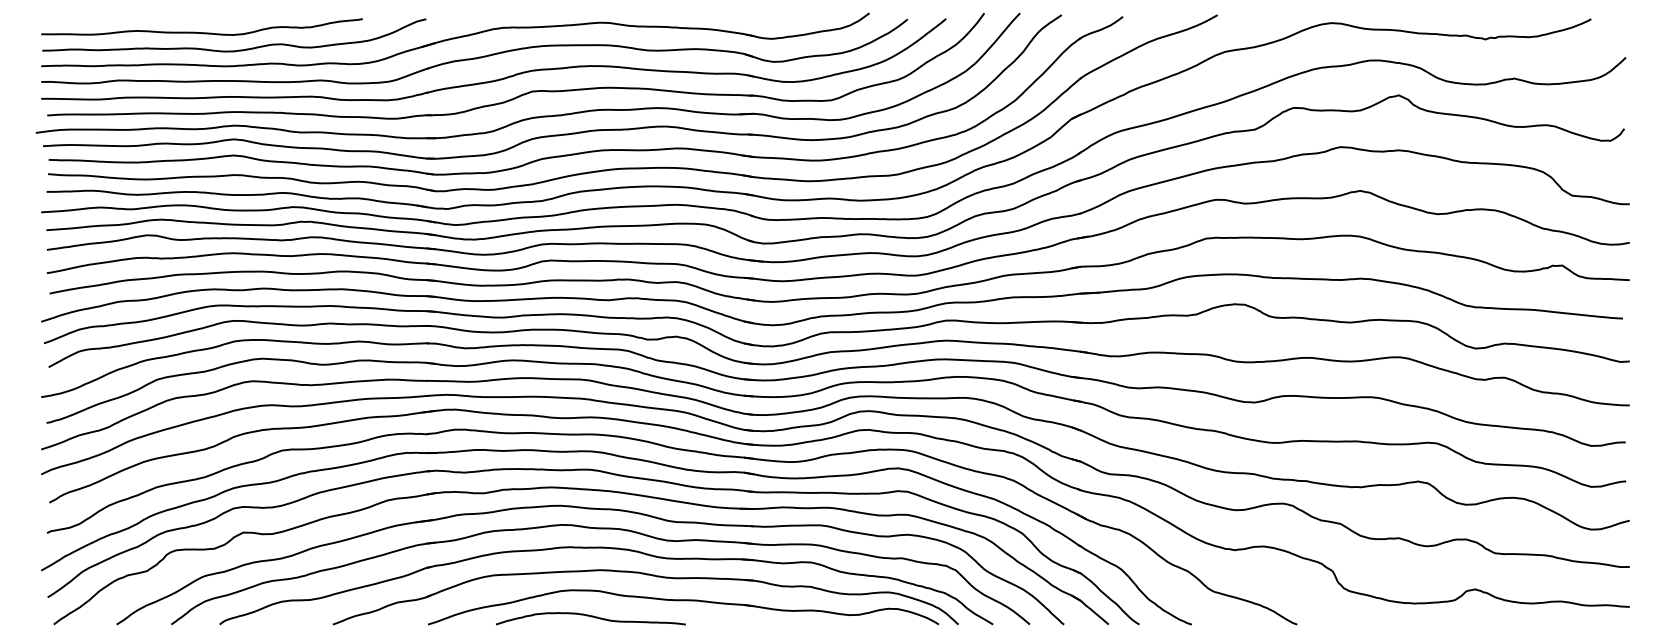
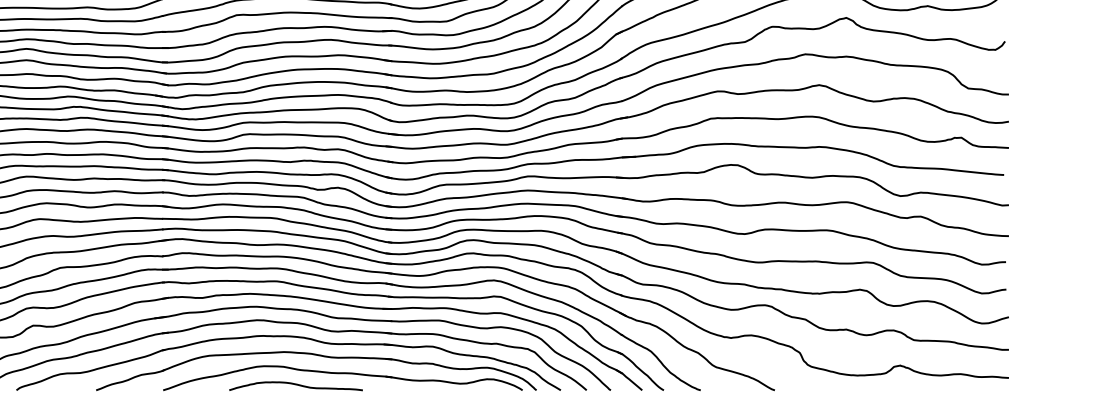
curve: (591, 617) -> (296, 385), moved

